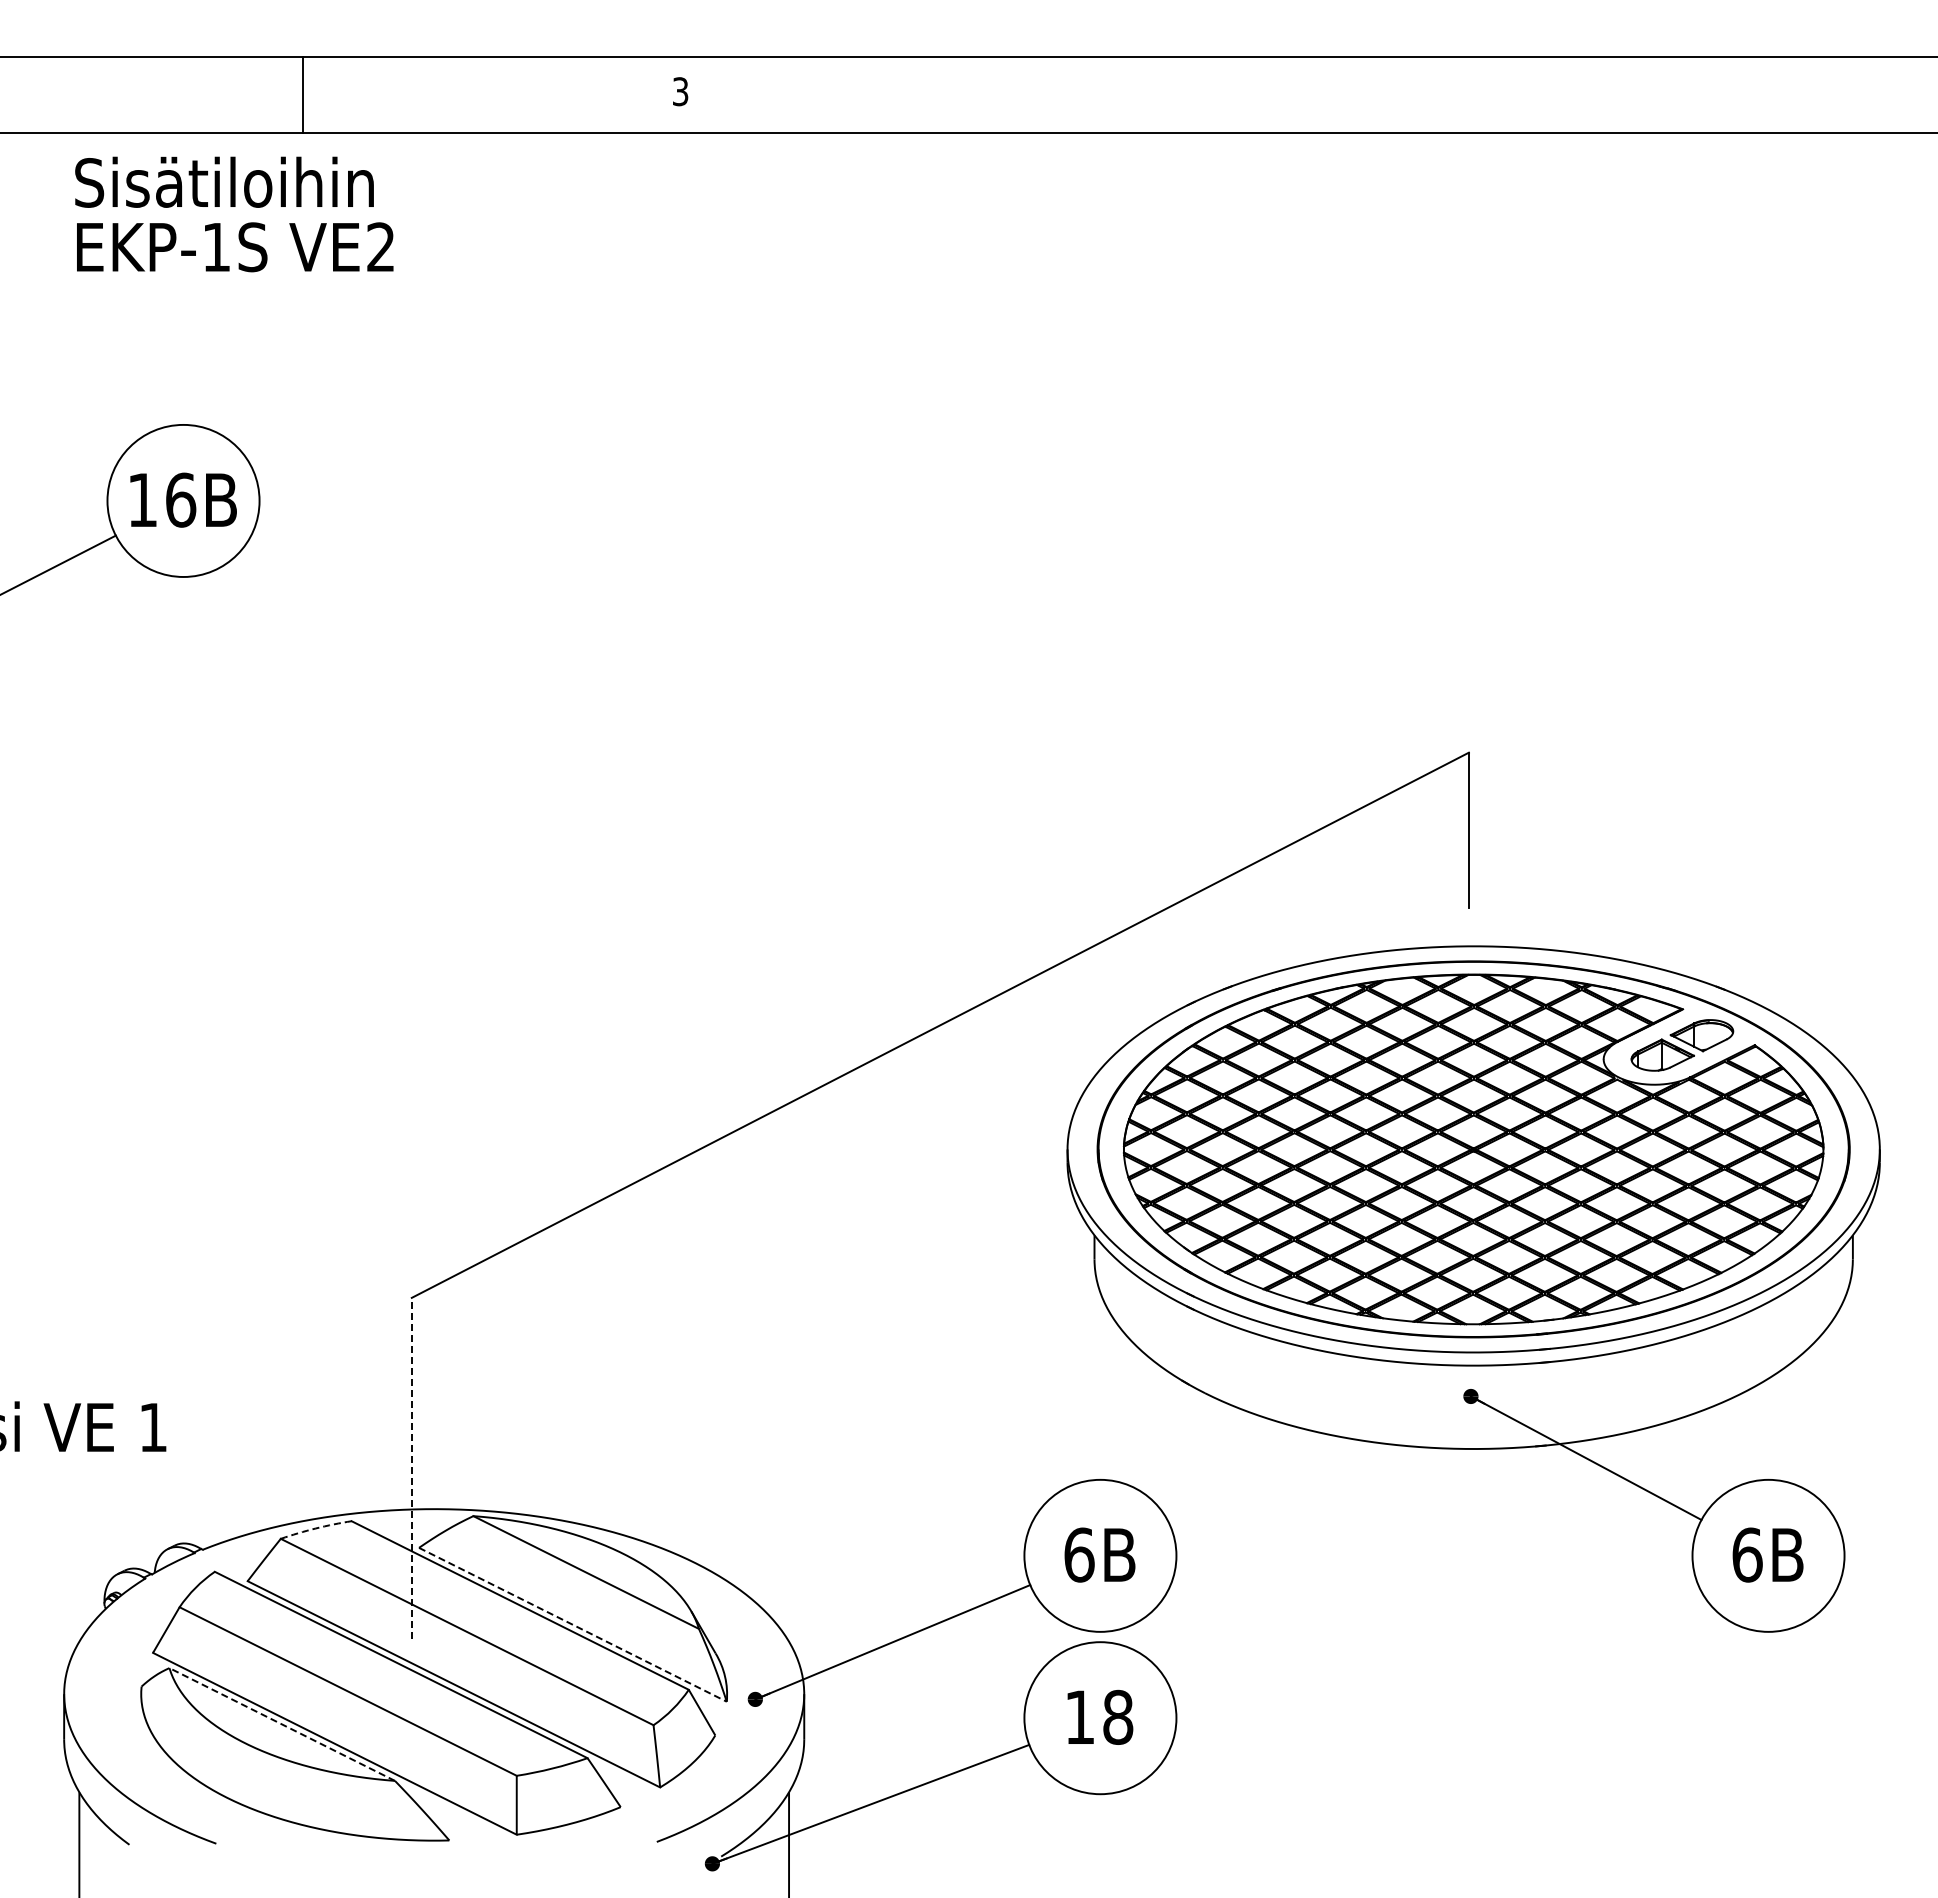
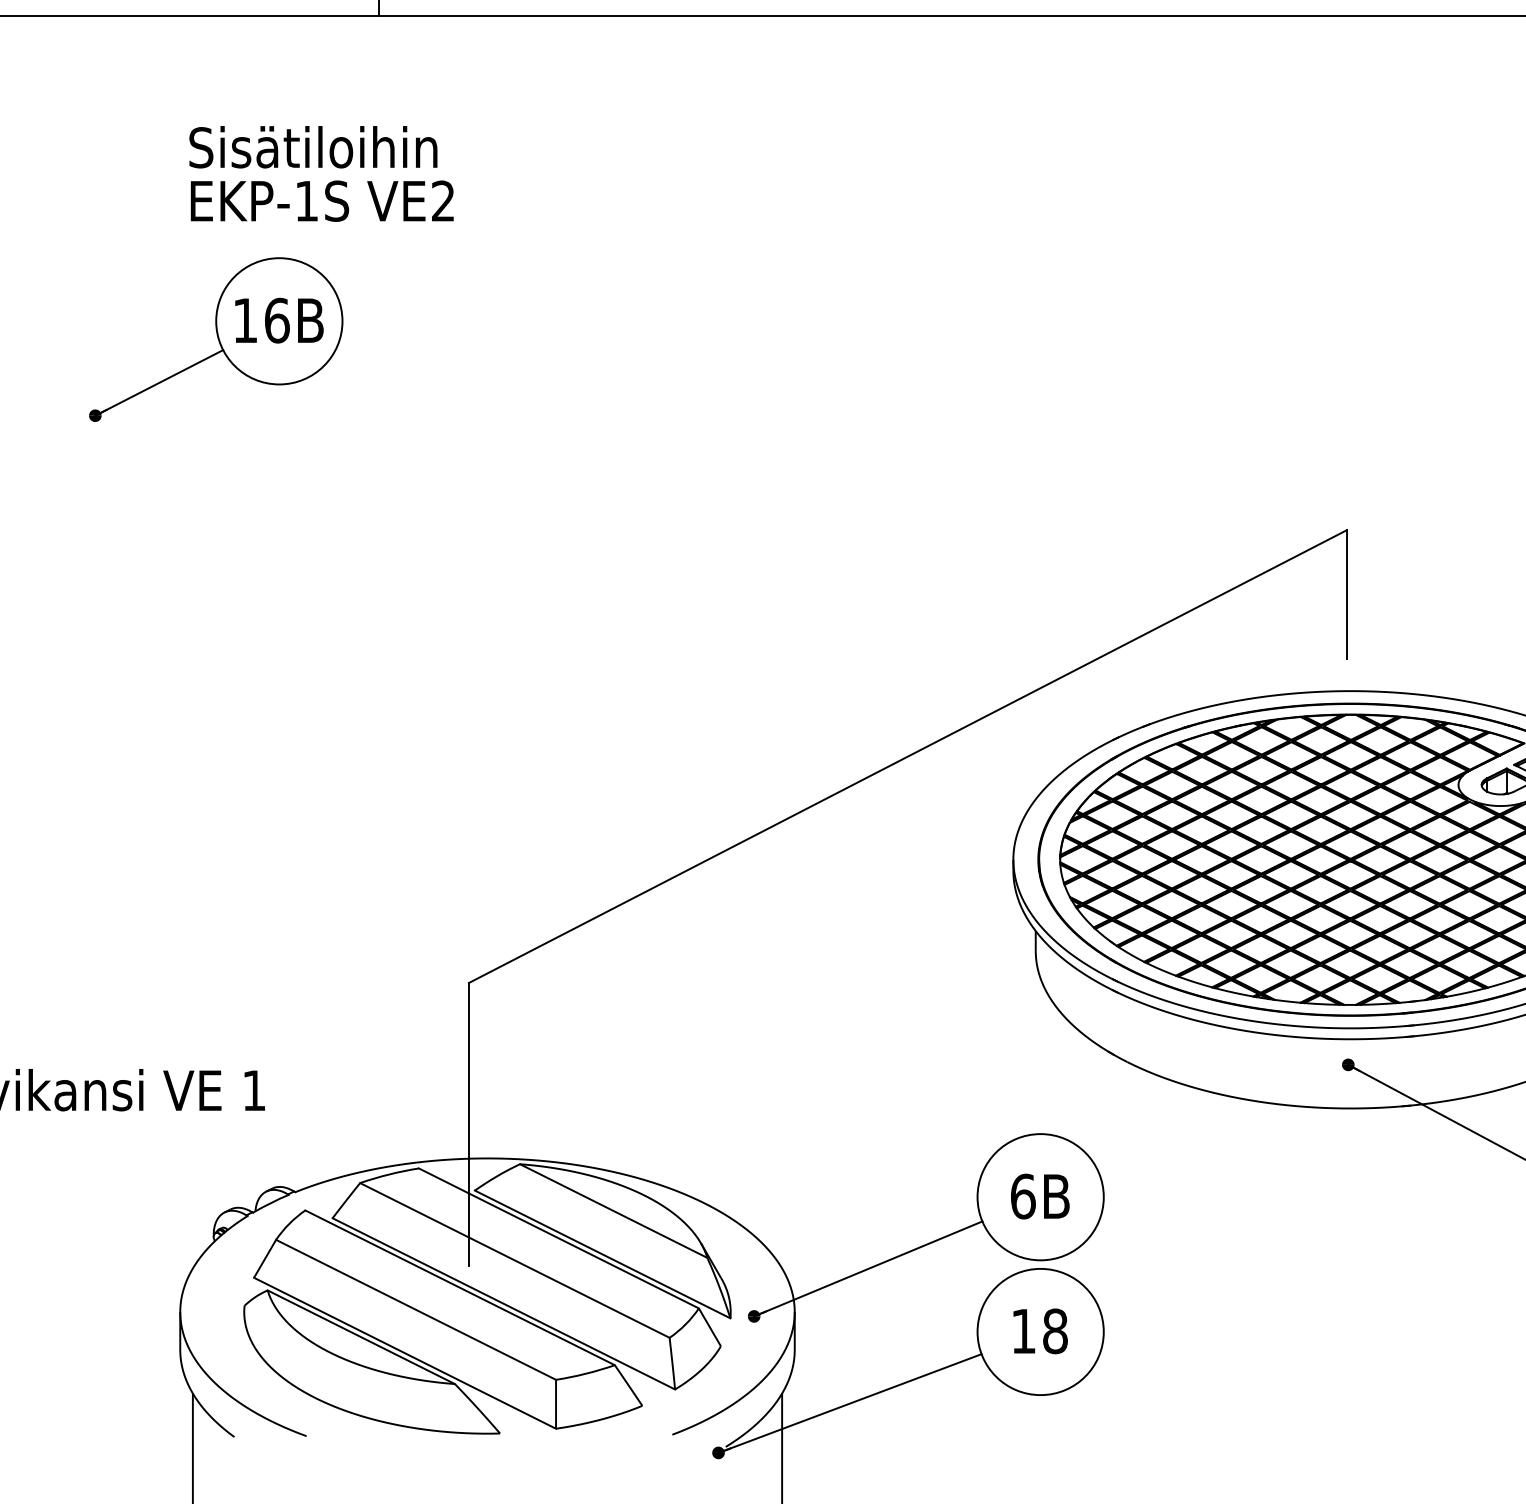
text: (234, 214) -> (321, 173), moved
line: (411, 1467) -> (468, 1123), dashed -> solid
arc: (315, 1528) -> (388, 1174), dashed -> solid
line: (573, 1625) -> (603, 1255), dashed -> solid
line: (281, 1724) -> (360, 1337), dashed -> solid

